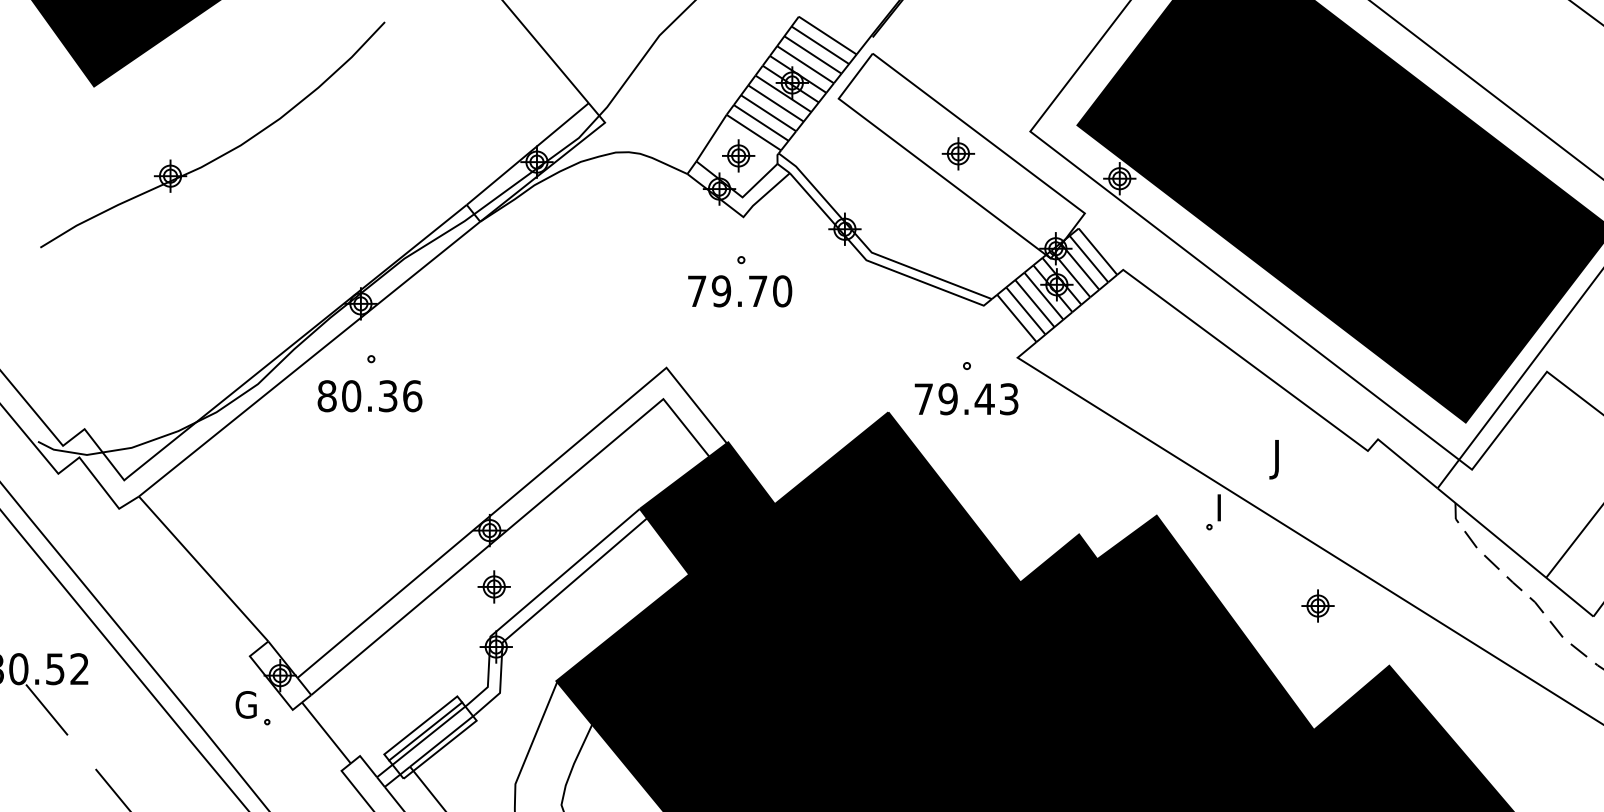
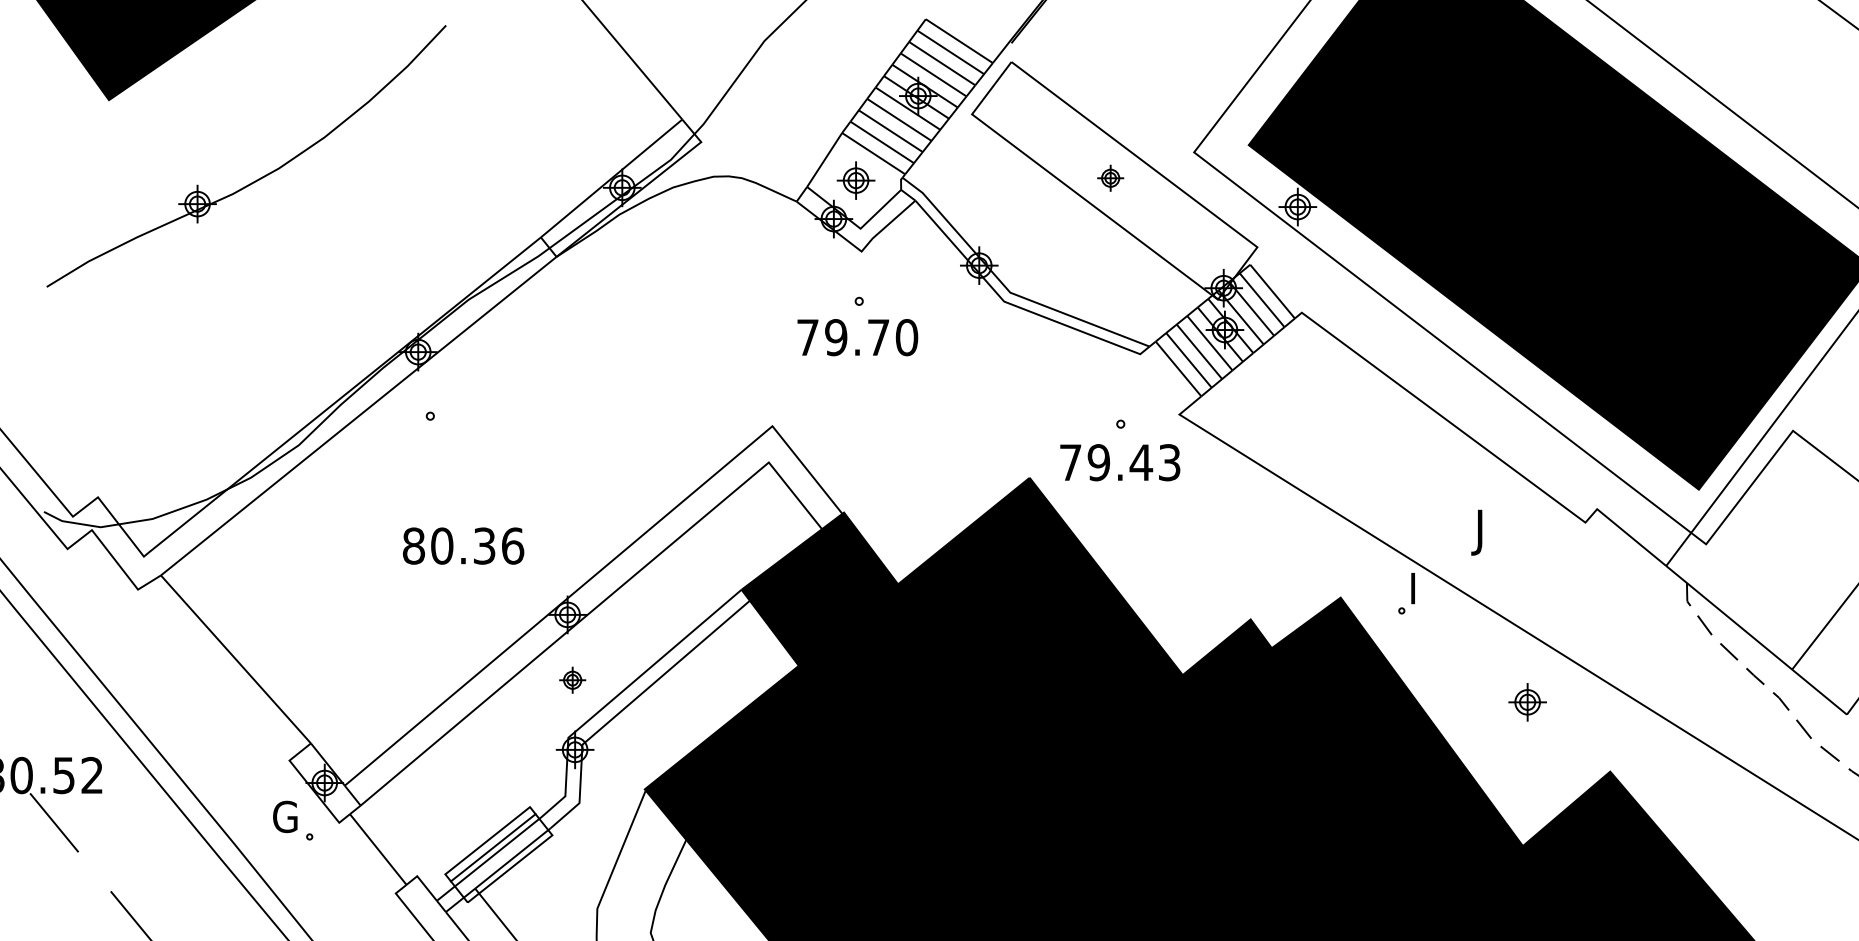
part: (957, 153) -> (1109, 177), size x0.7
text: (369, 396) -> (462, 546), moved
part: (493, 586) -> (571, 679), size x0.7

